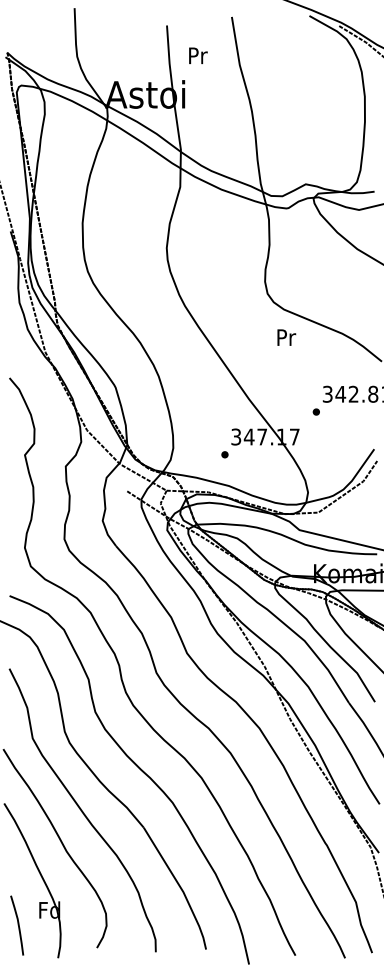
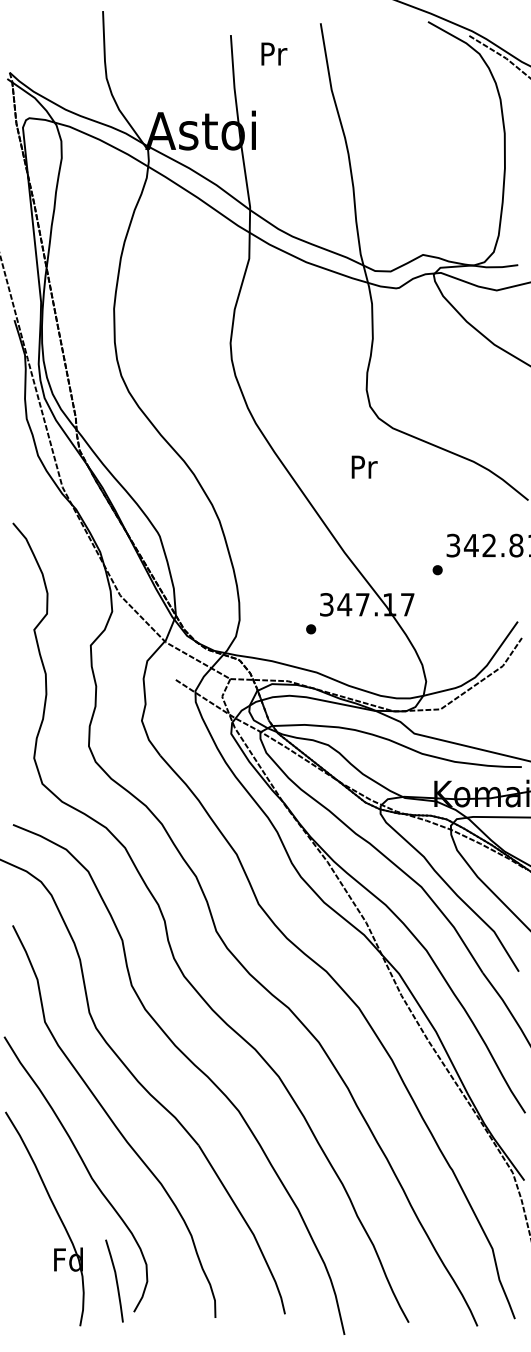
text: (198, 55) -> (274, 53), moved
text: (286, 337) -> (364, 466), moved
curve: (17, 925) -> (115, 1280), moved

